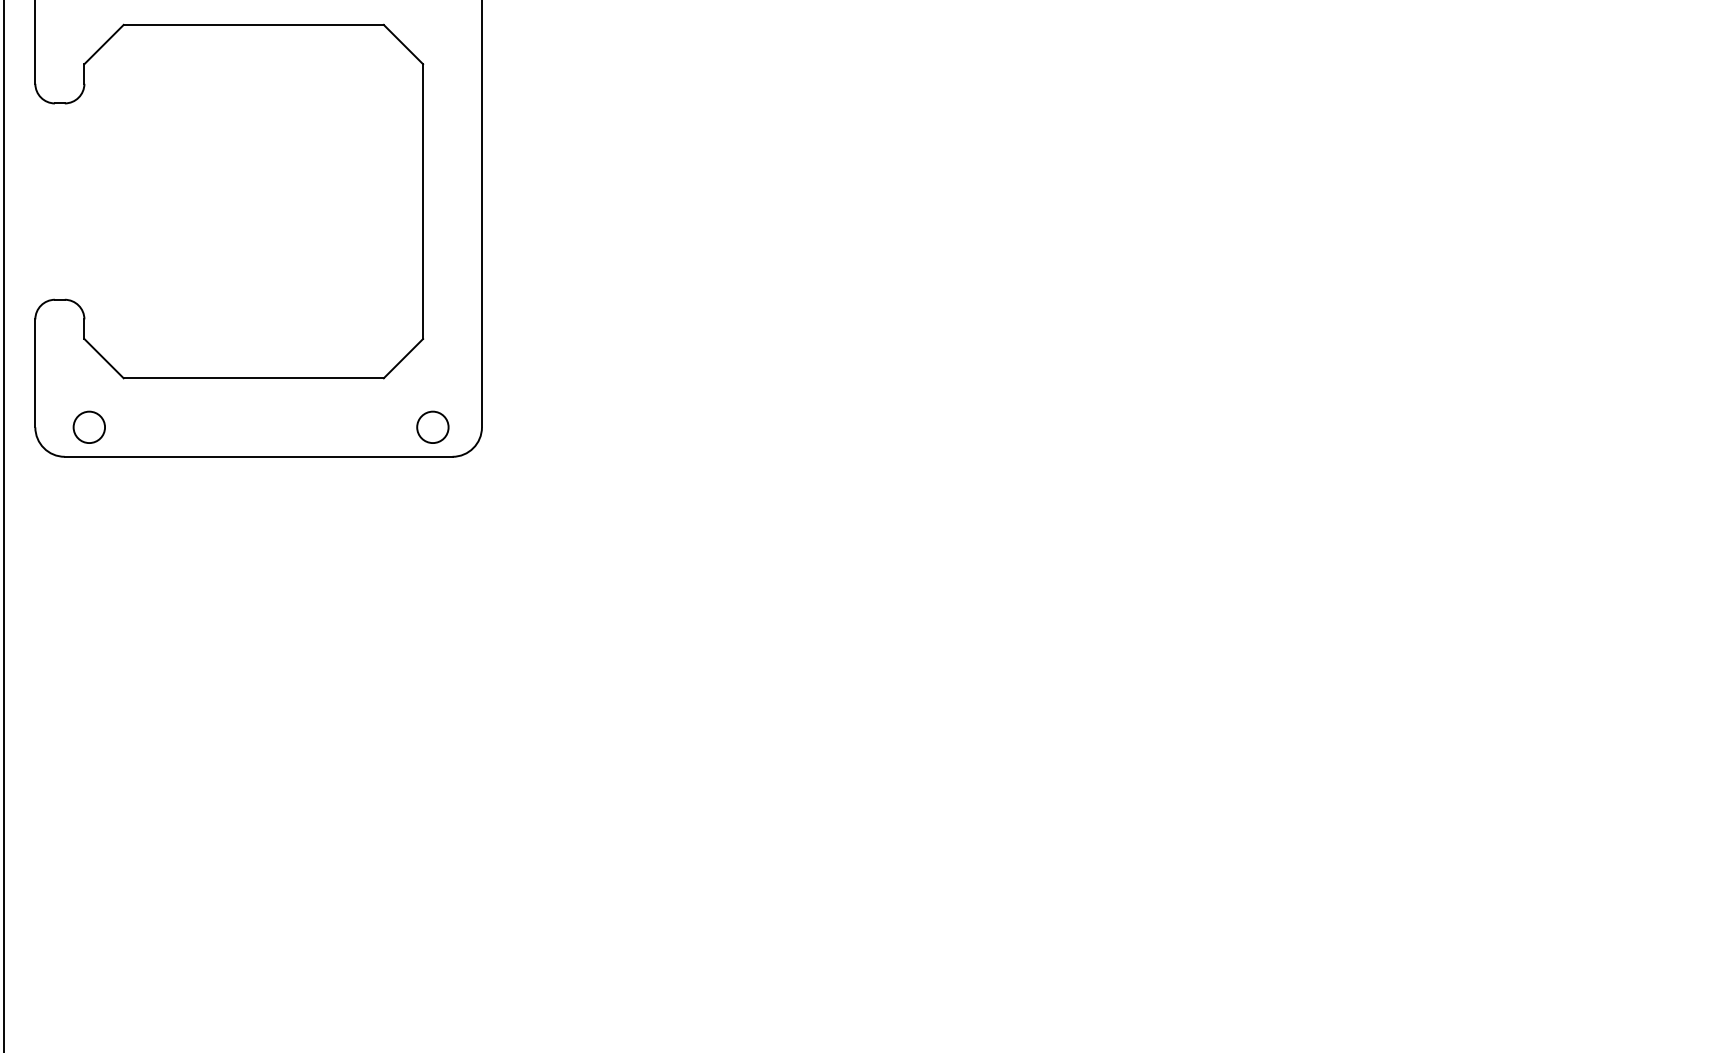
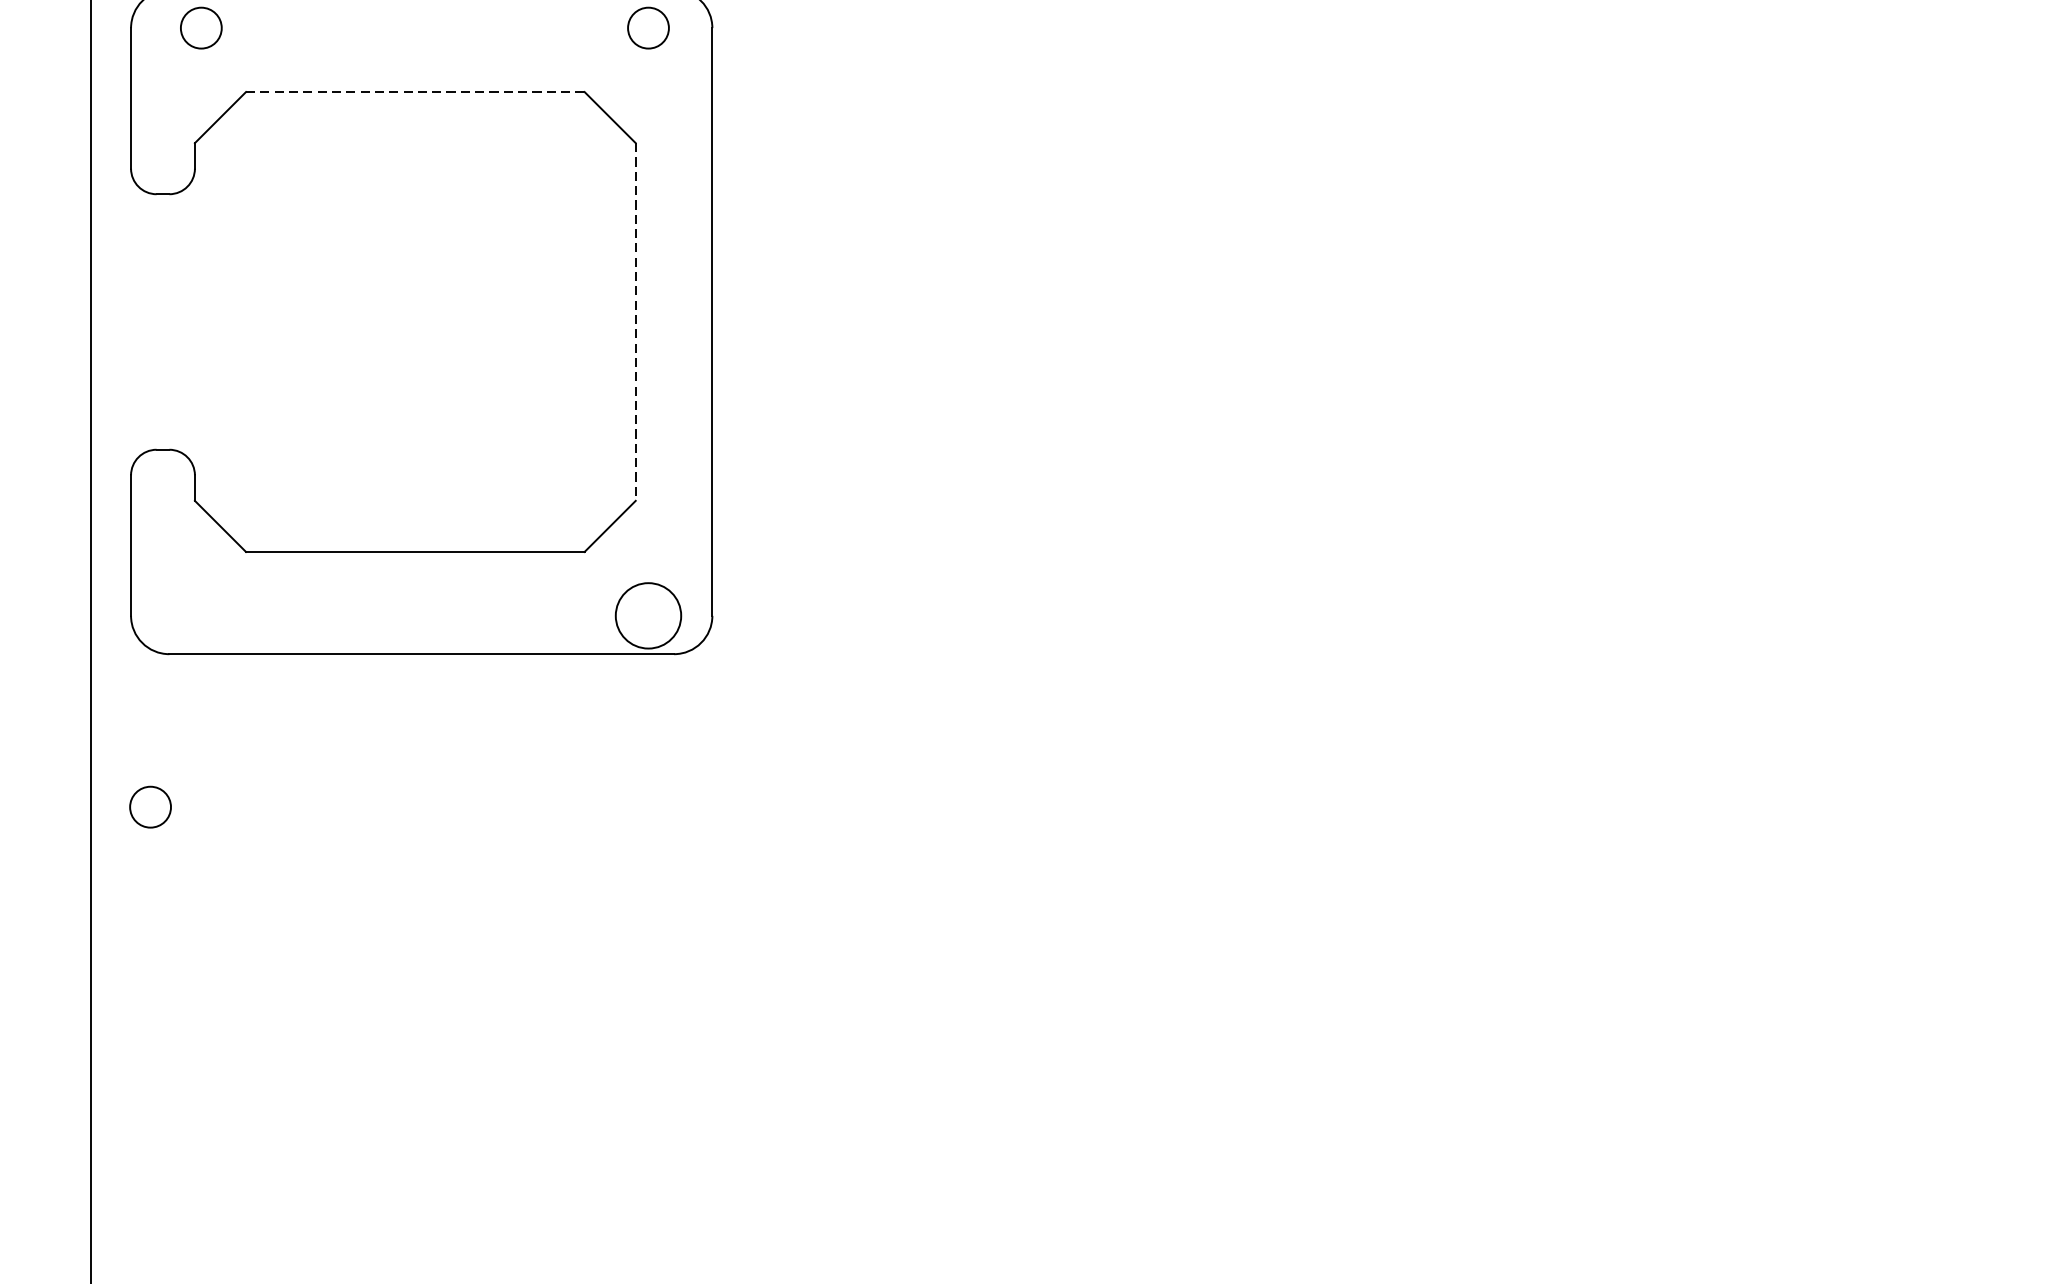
line: (254, 24) -> (416, 91), solid -> dashed
line: (423, 202) -> (636, 323), solid -> dashed
circle: (88, 426) -> (149, 806), moved
circle: (432, 427) -> (647, 616), size x1.6

